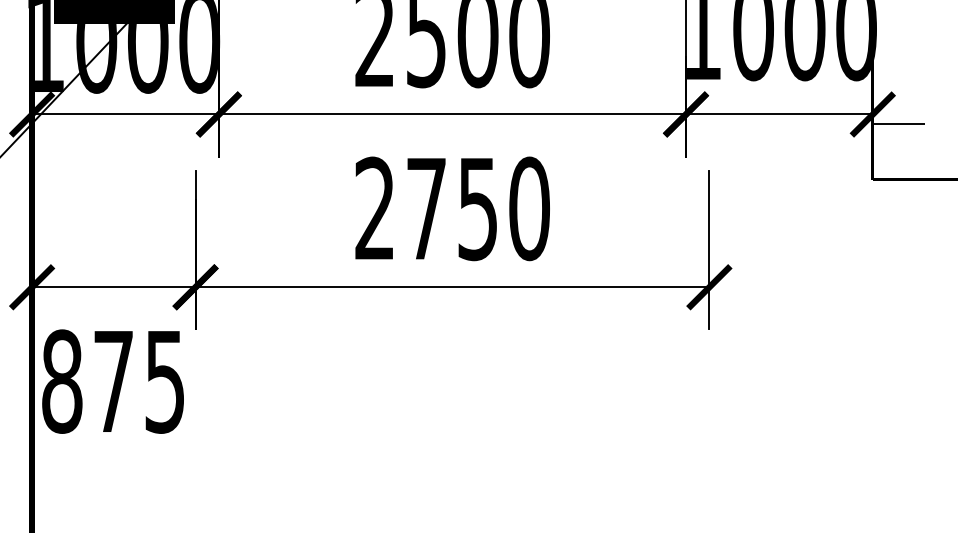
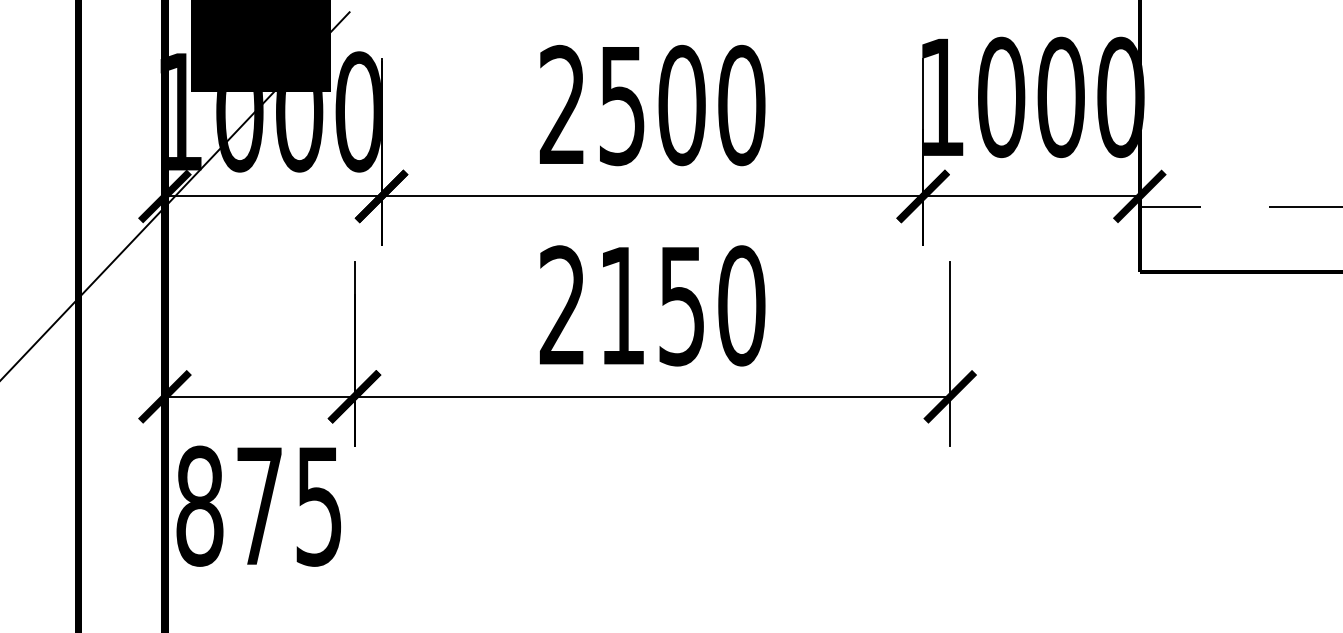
text: (426, 208) -> (622, 305), 2750 -> 2150

